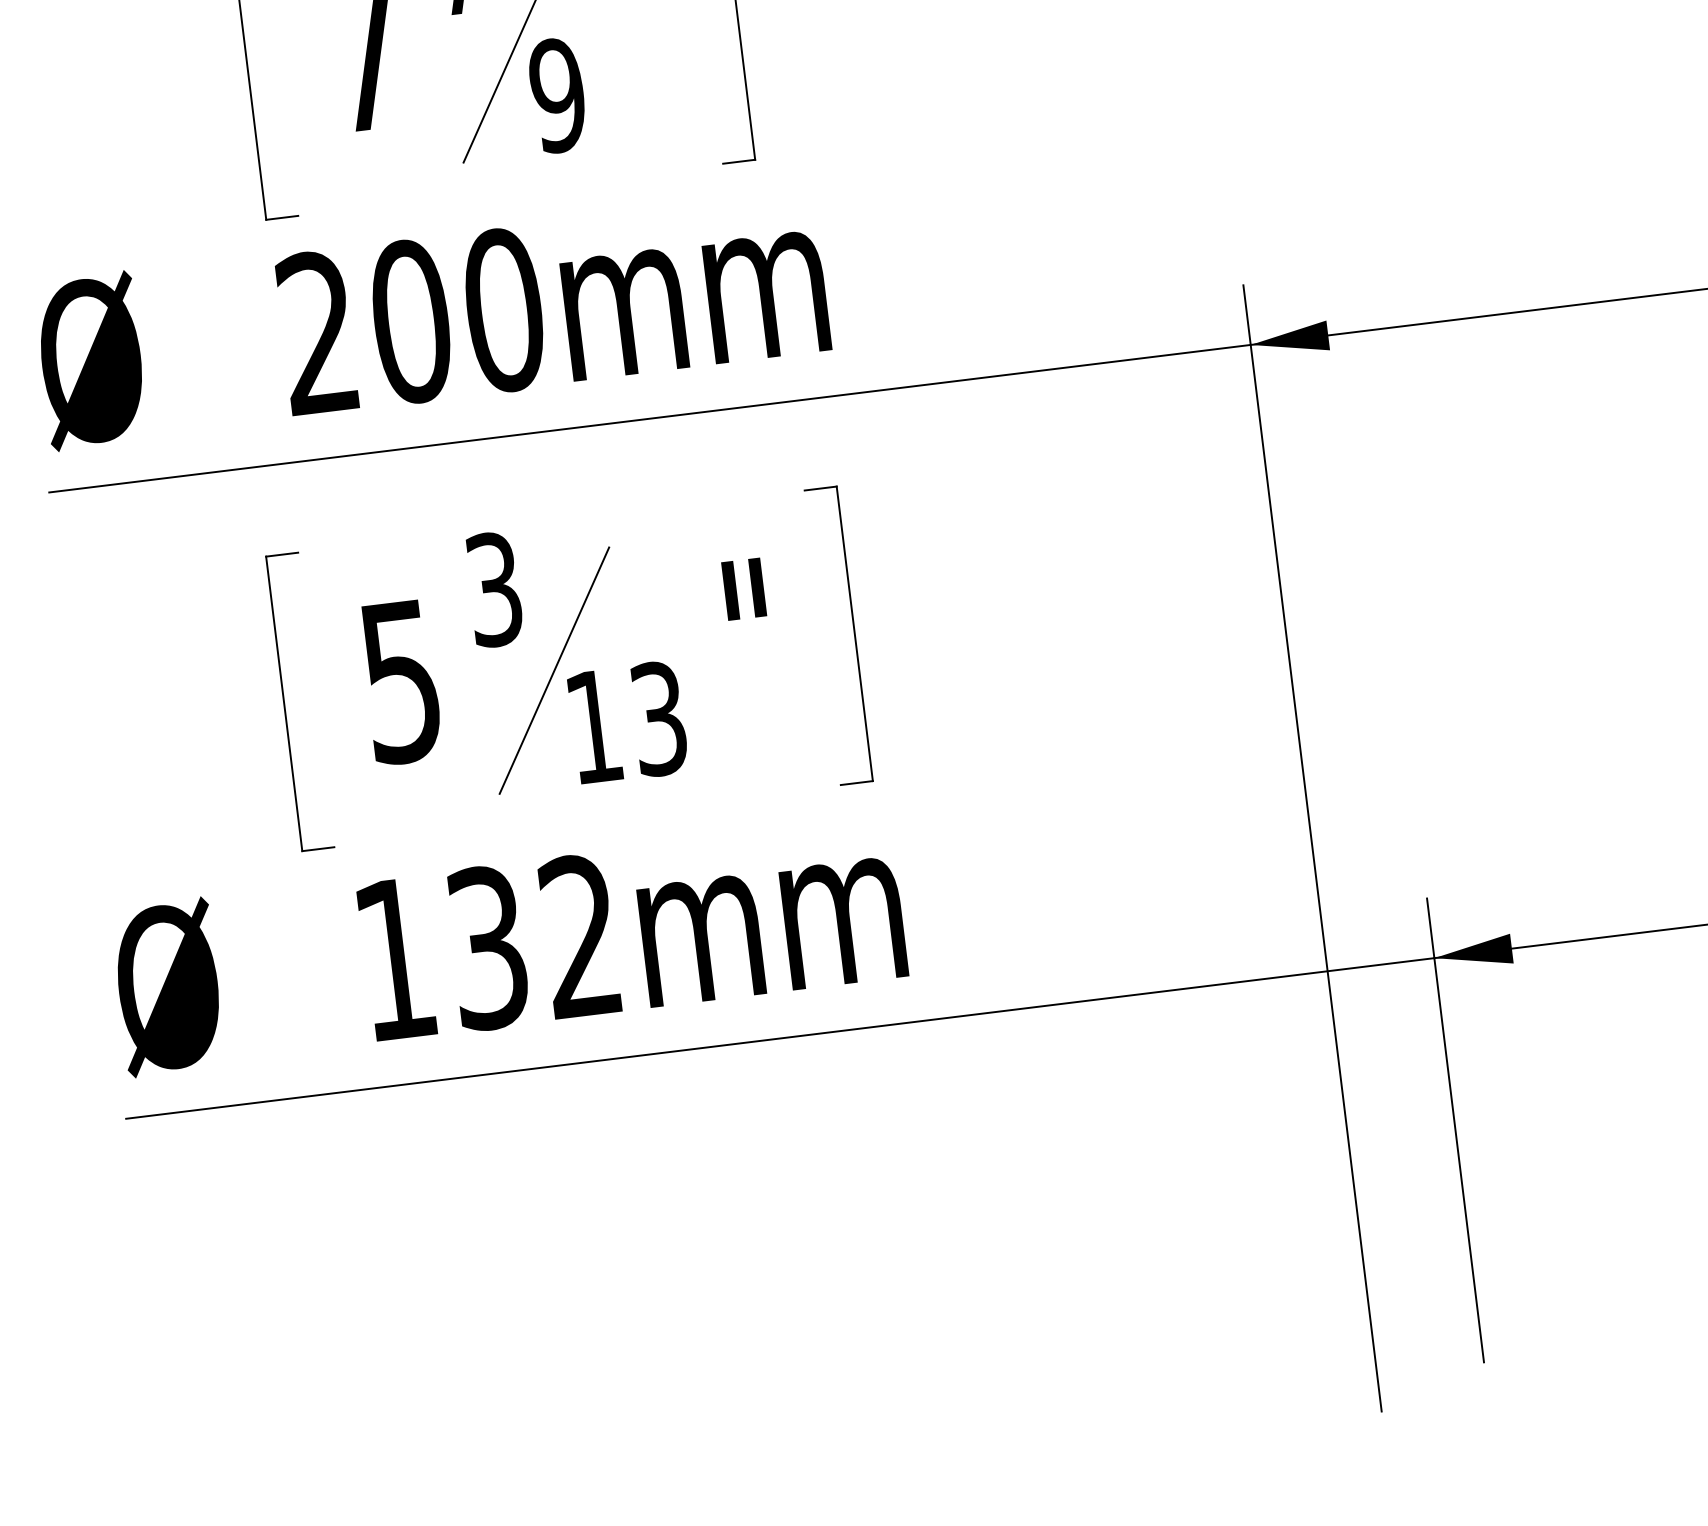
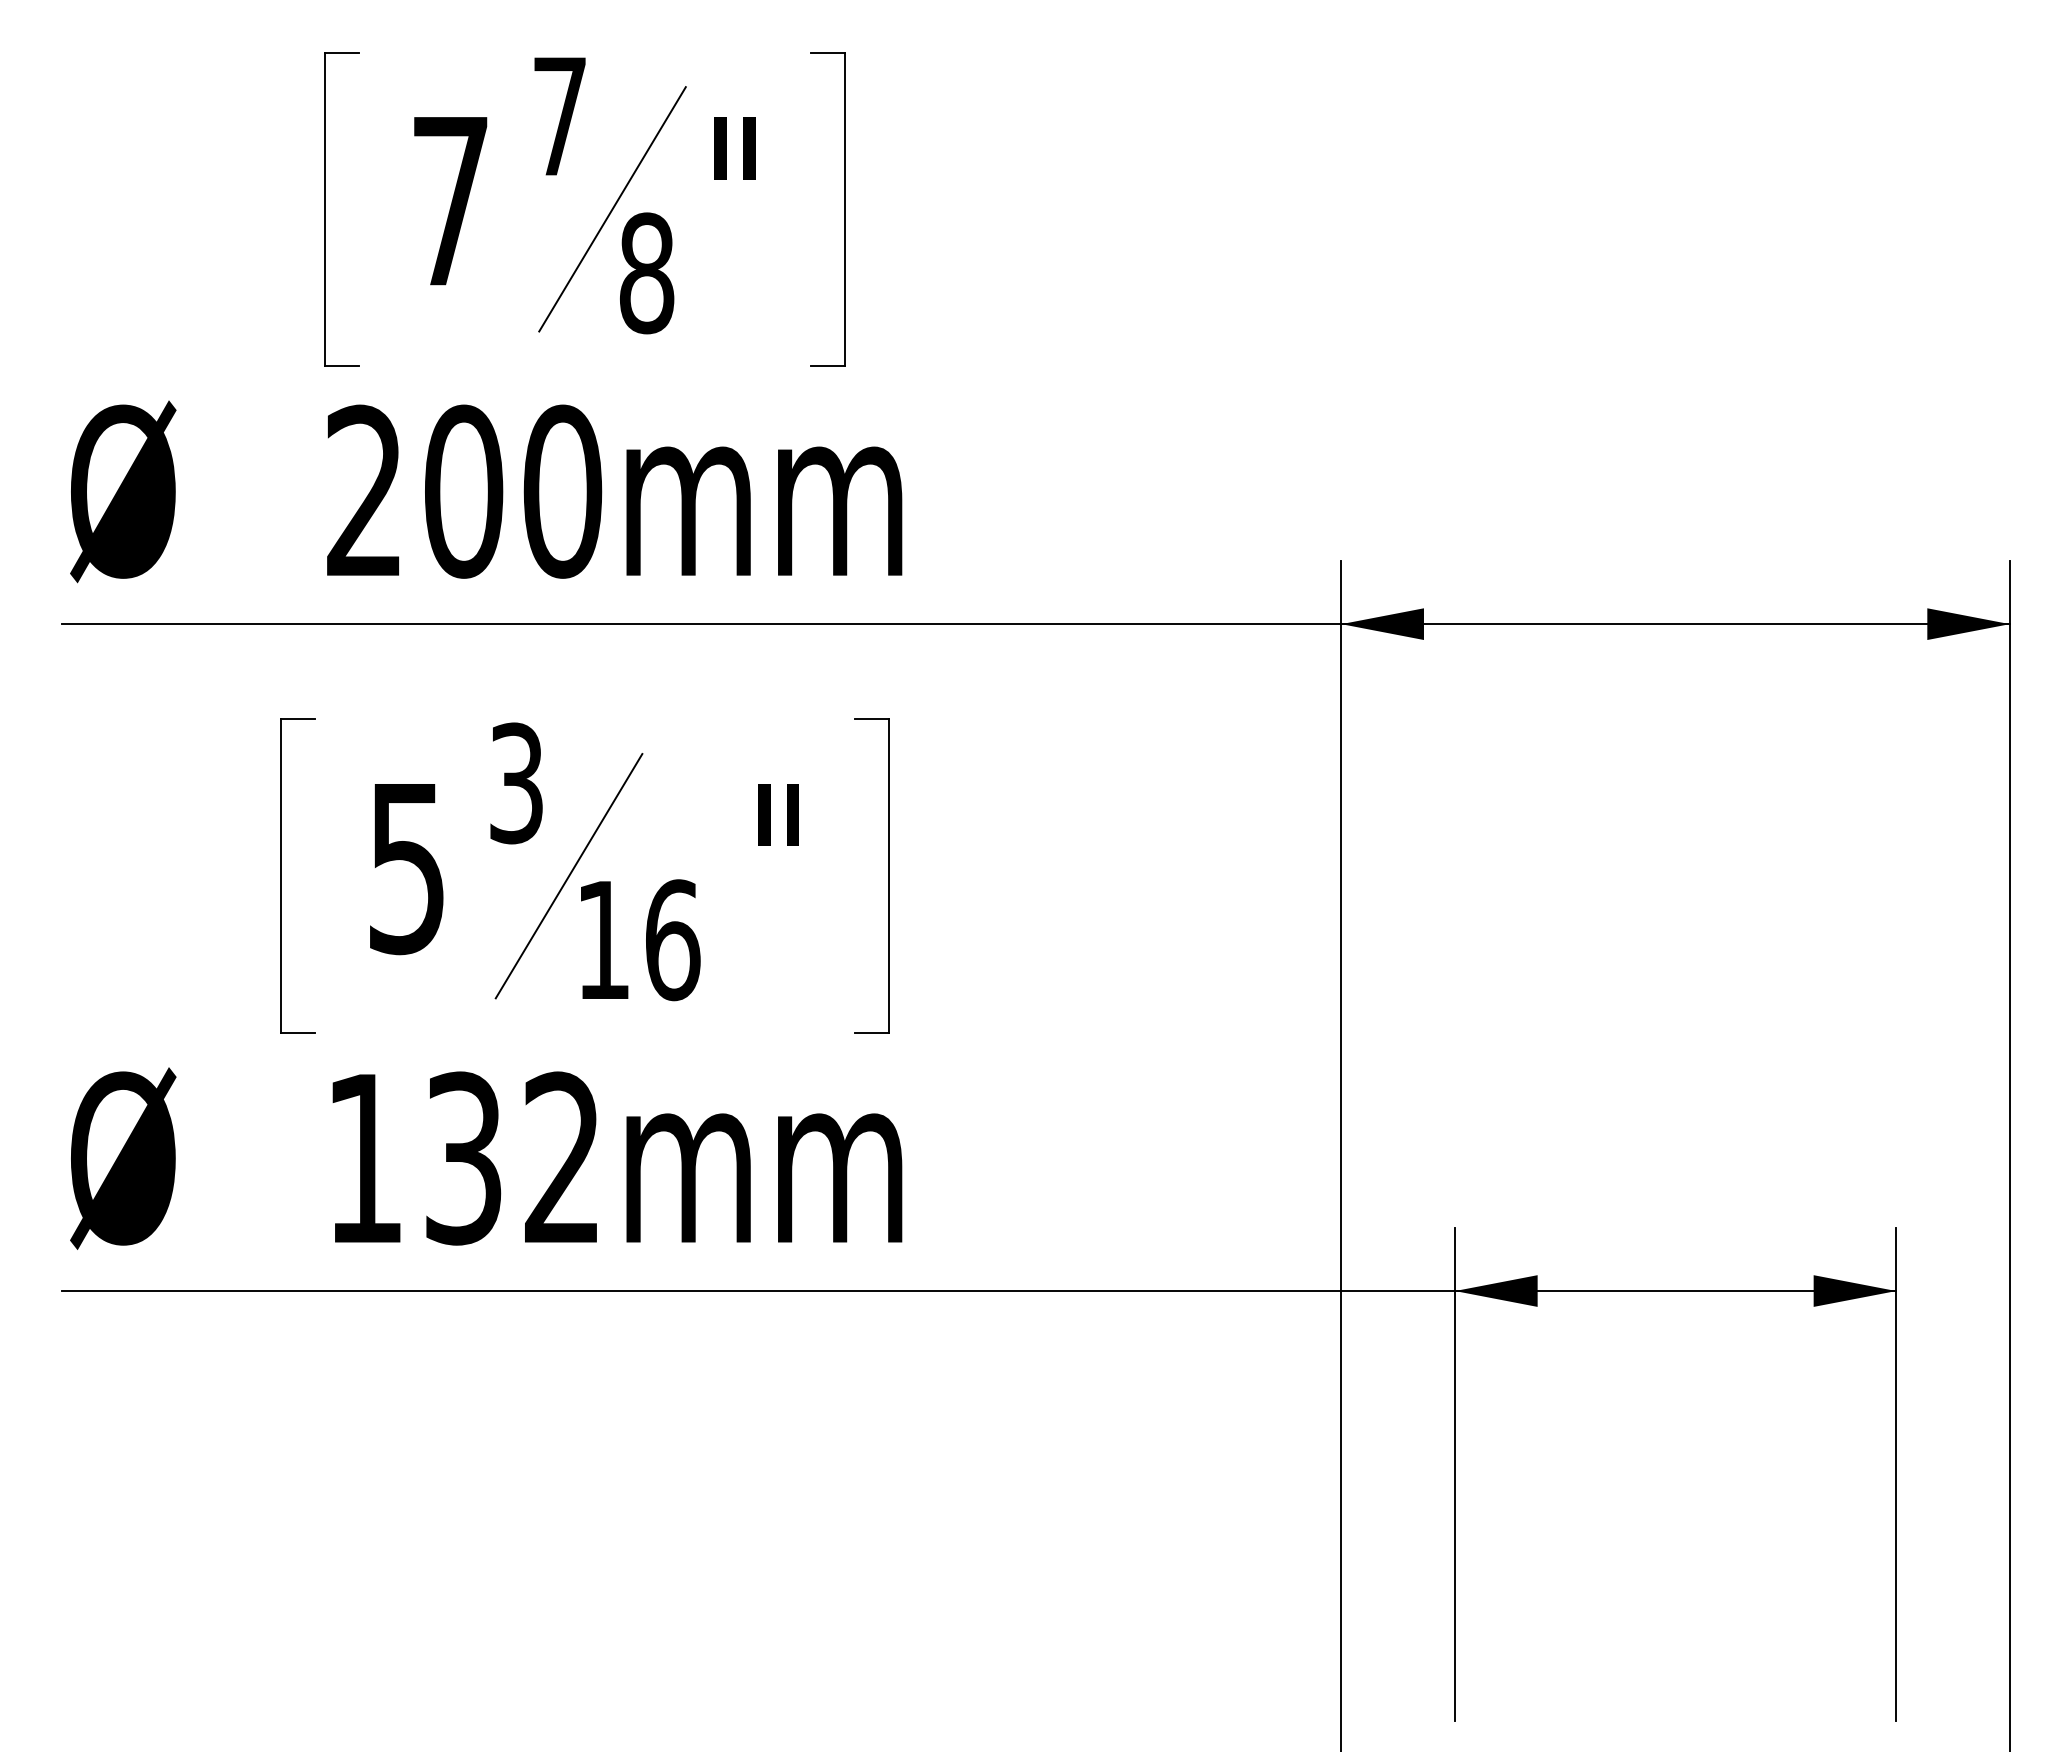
text: (557, 95) -> (646, 273), 9 -> 8
text: (659, 719) -> (673, 940), 13 -> 16

